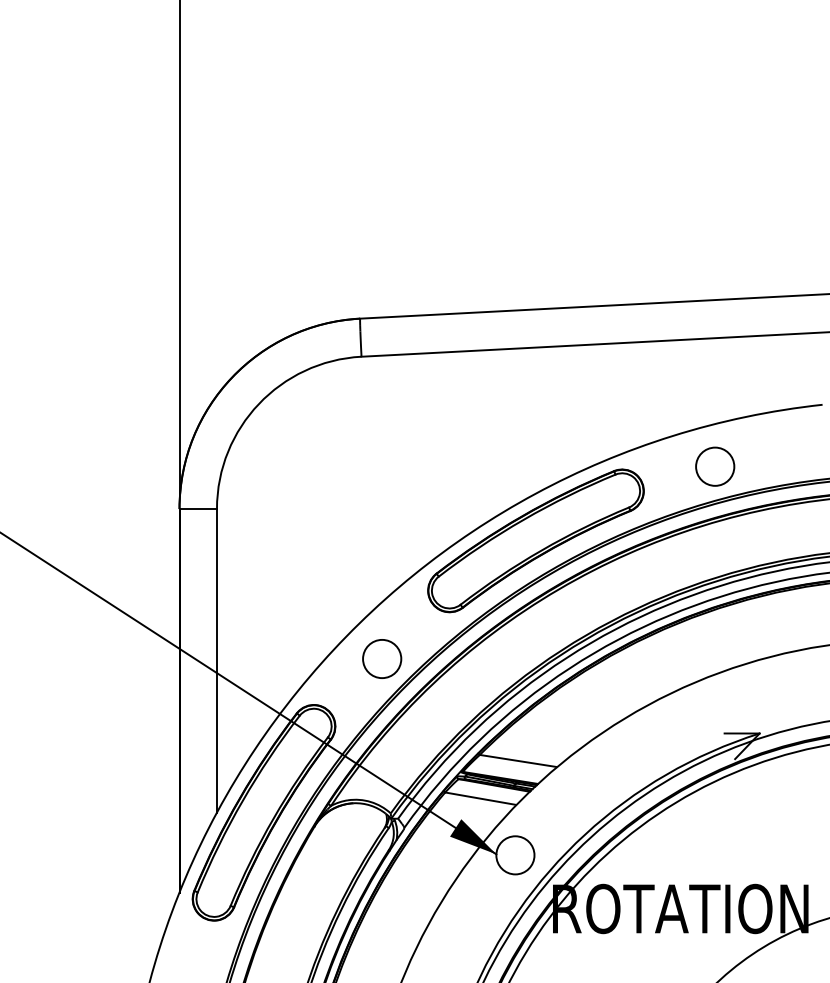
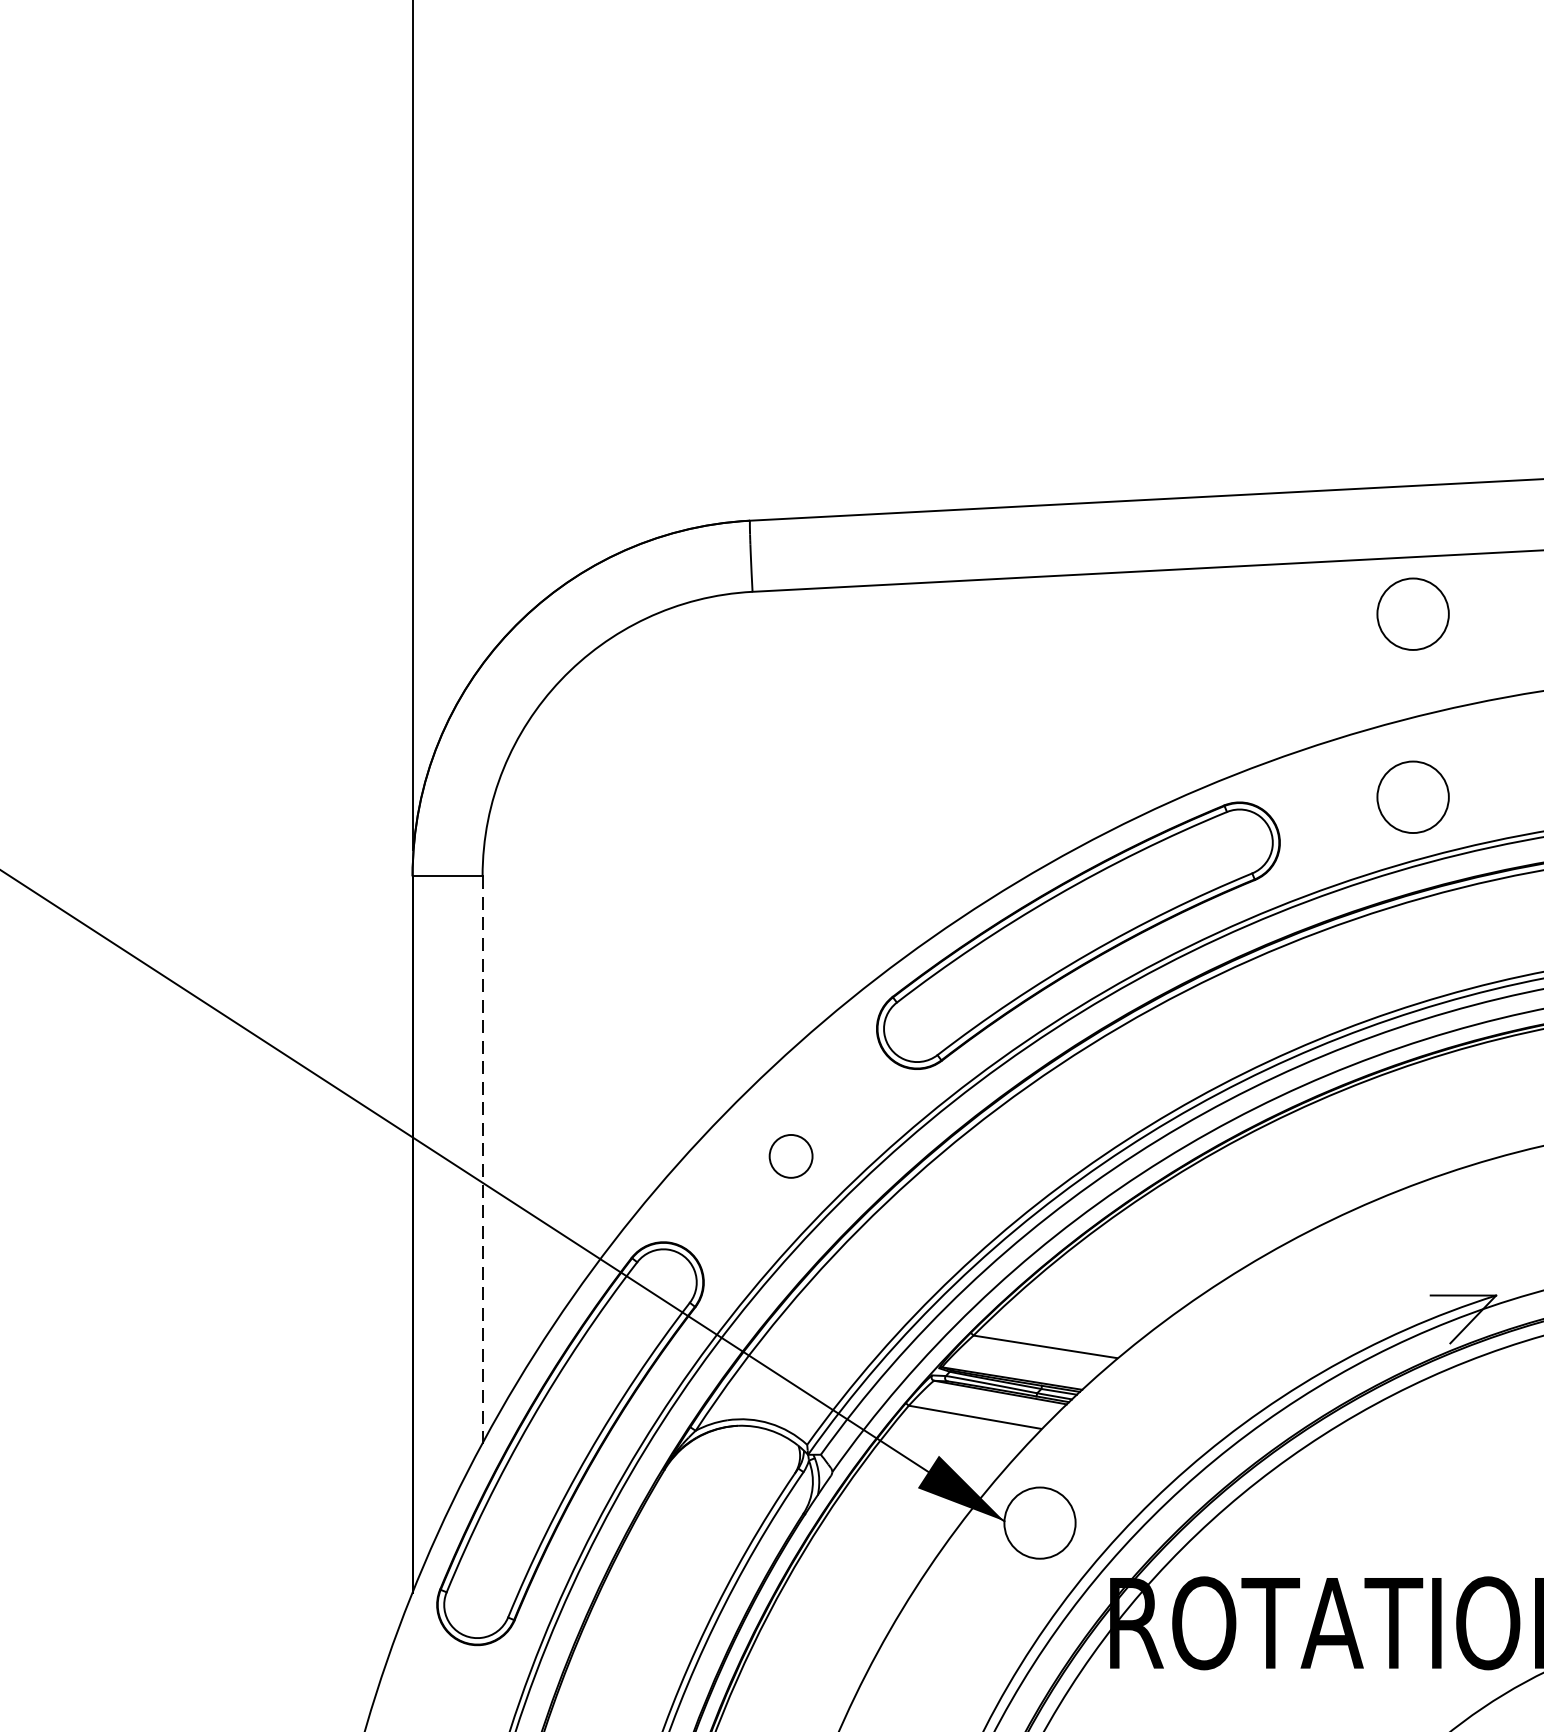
circle: (715, 368) -> (1413, 613), added
circle: (382, 658) -> (791, 1155), size x0.6
line: (216, 661) -> (481, 1161), solid -> dashed

